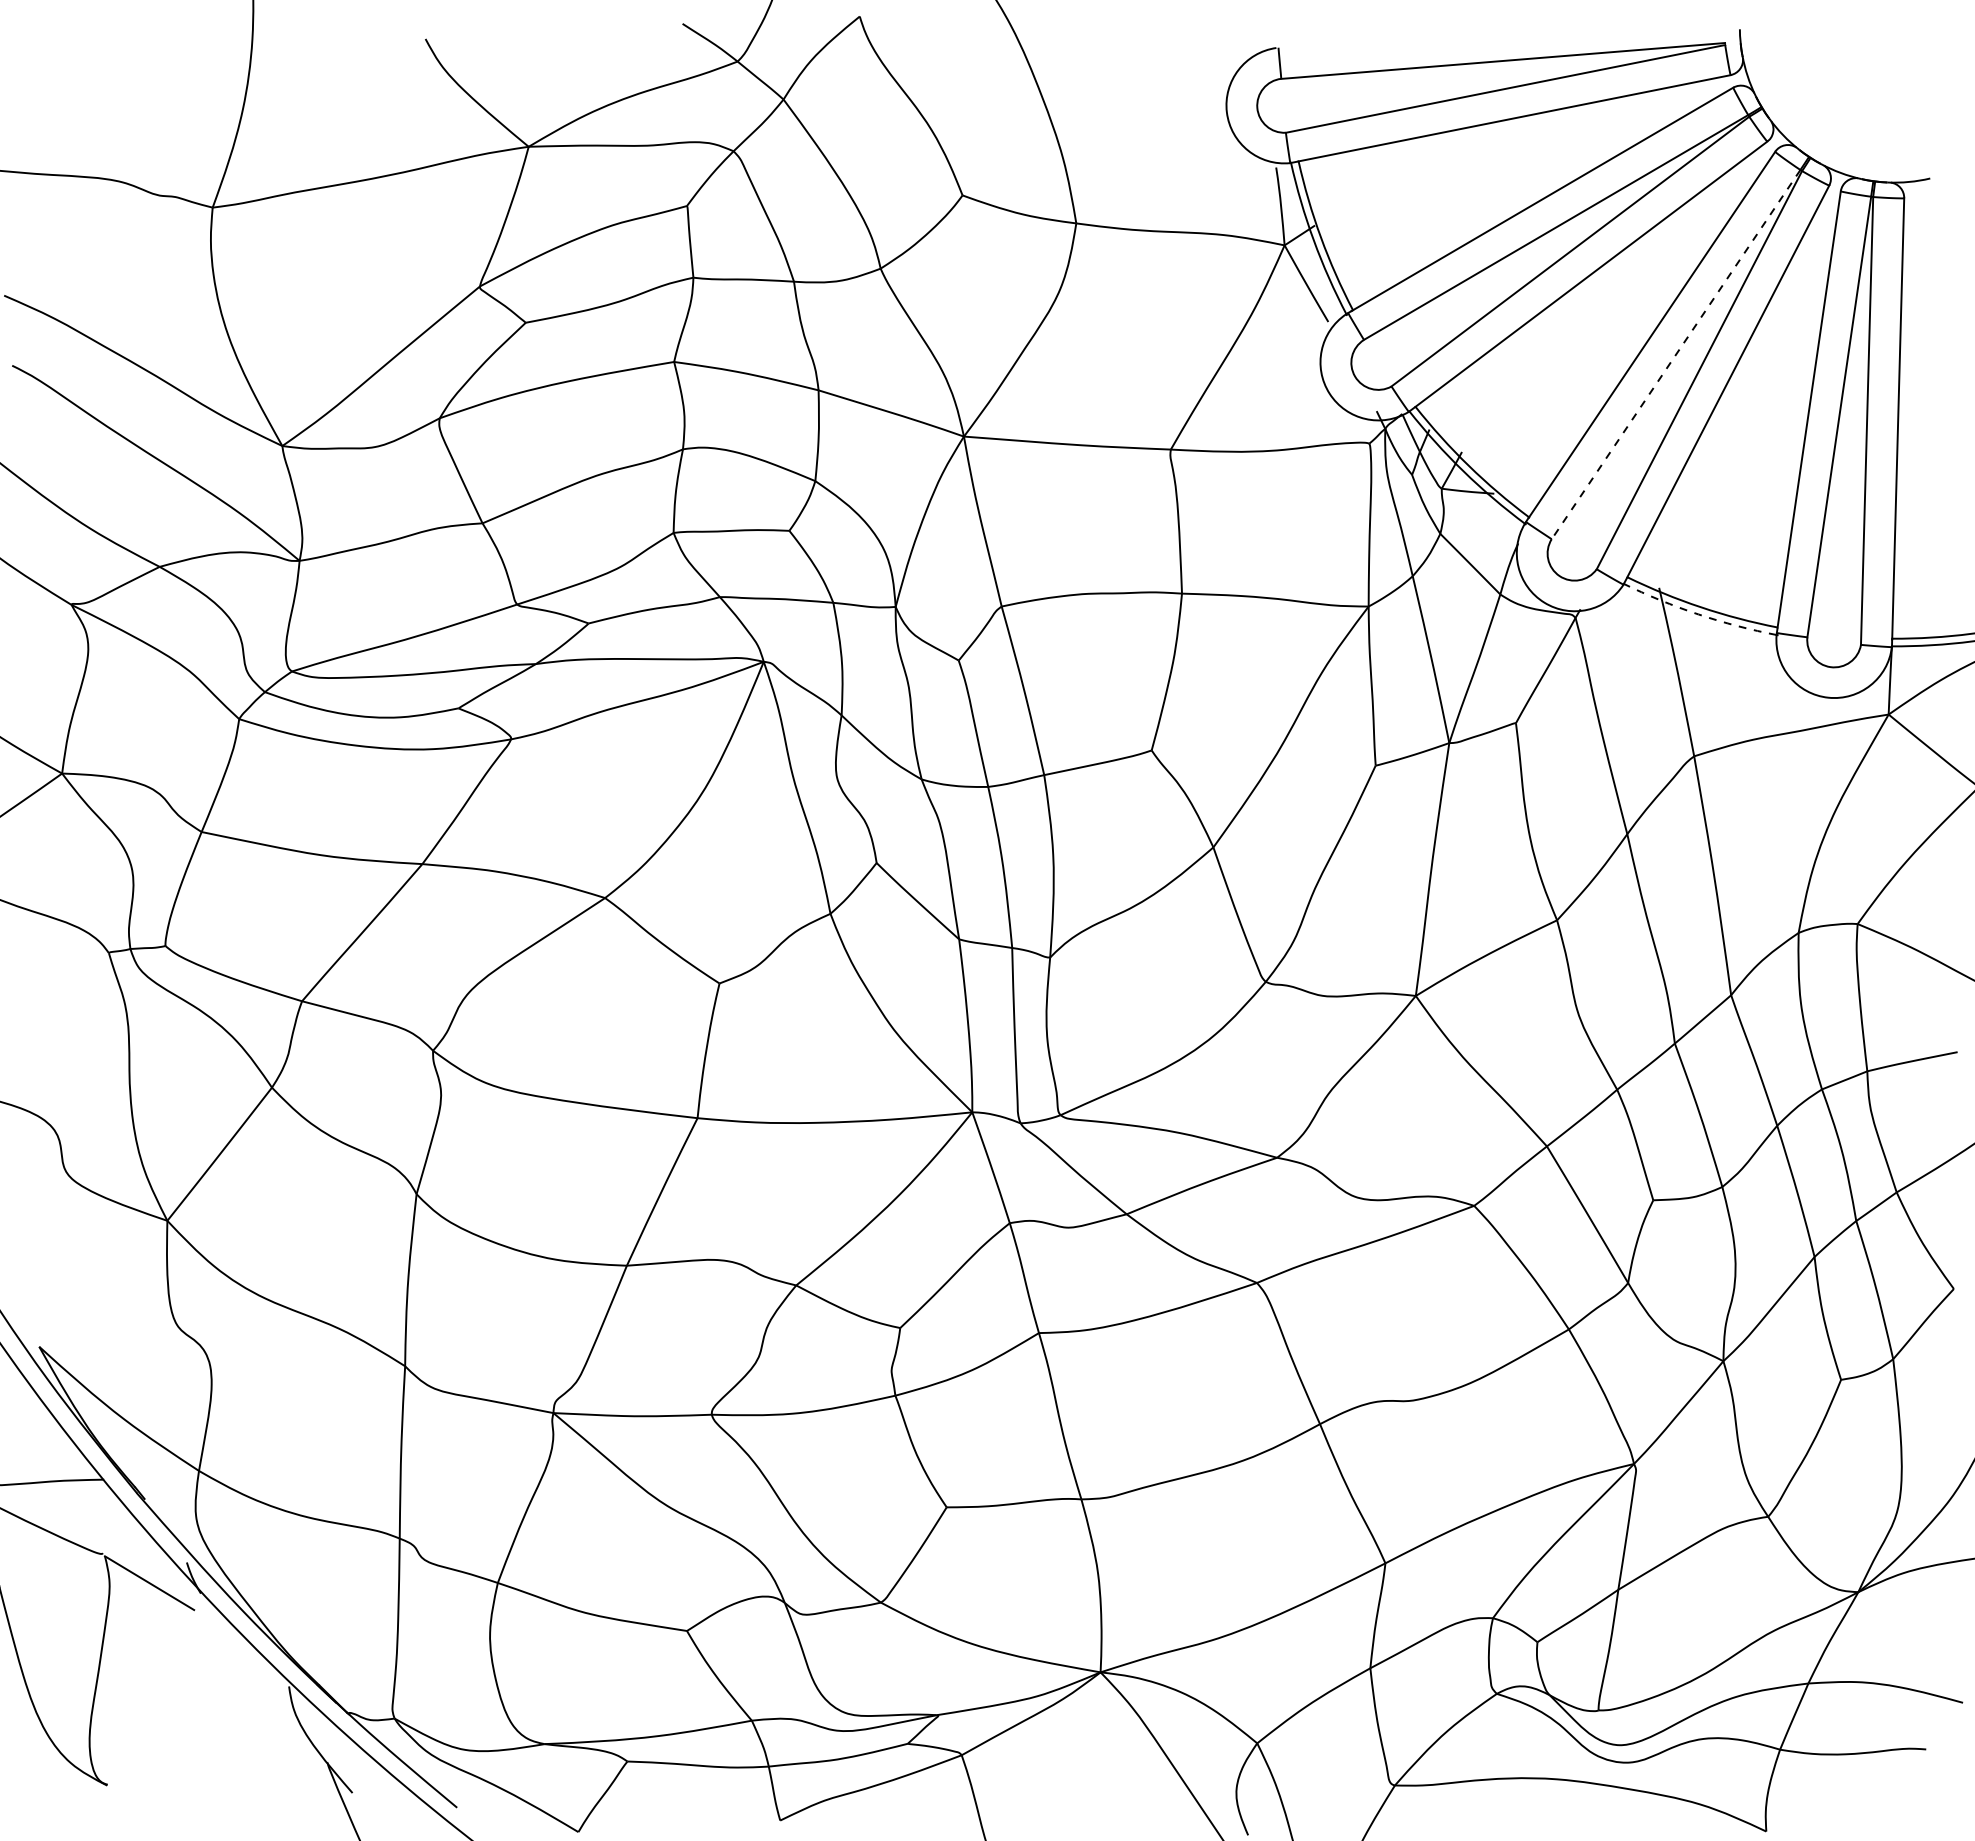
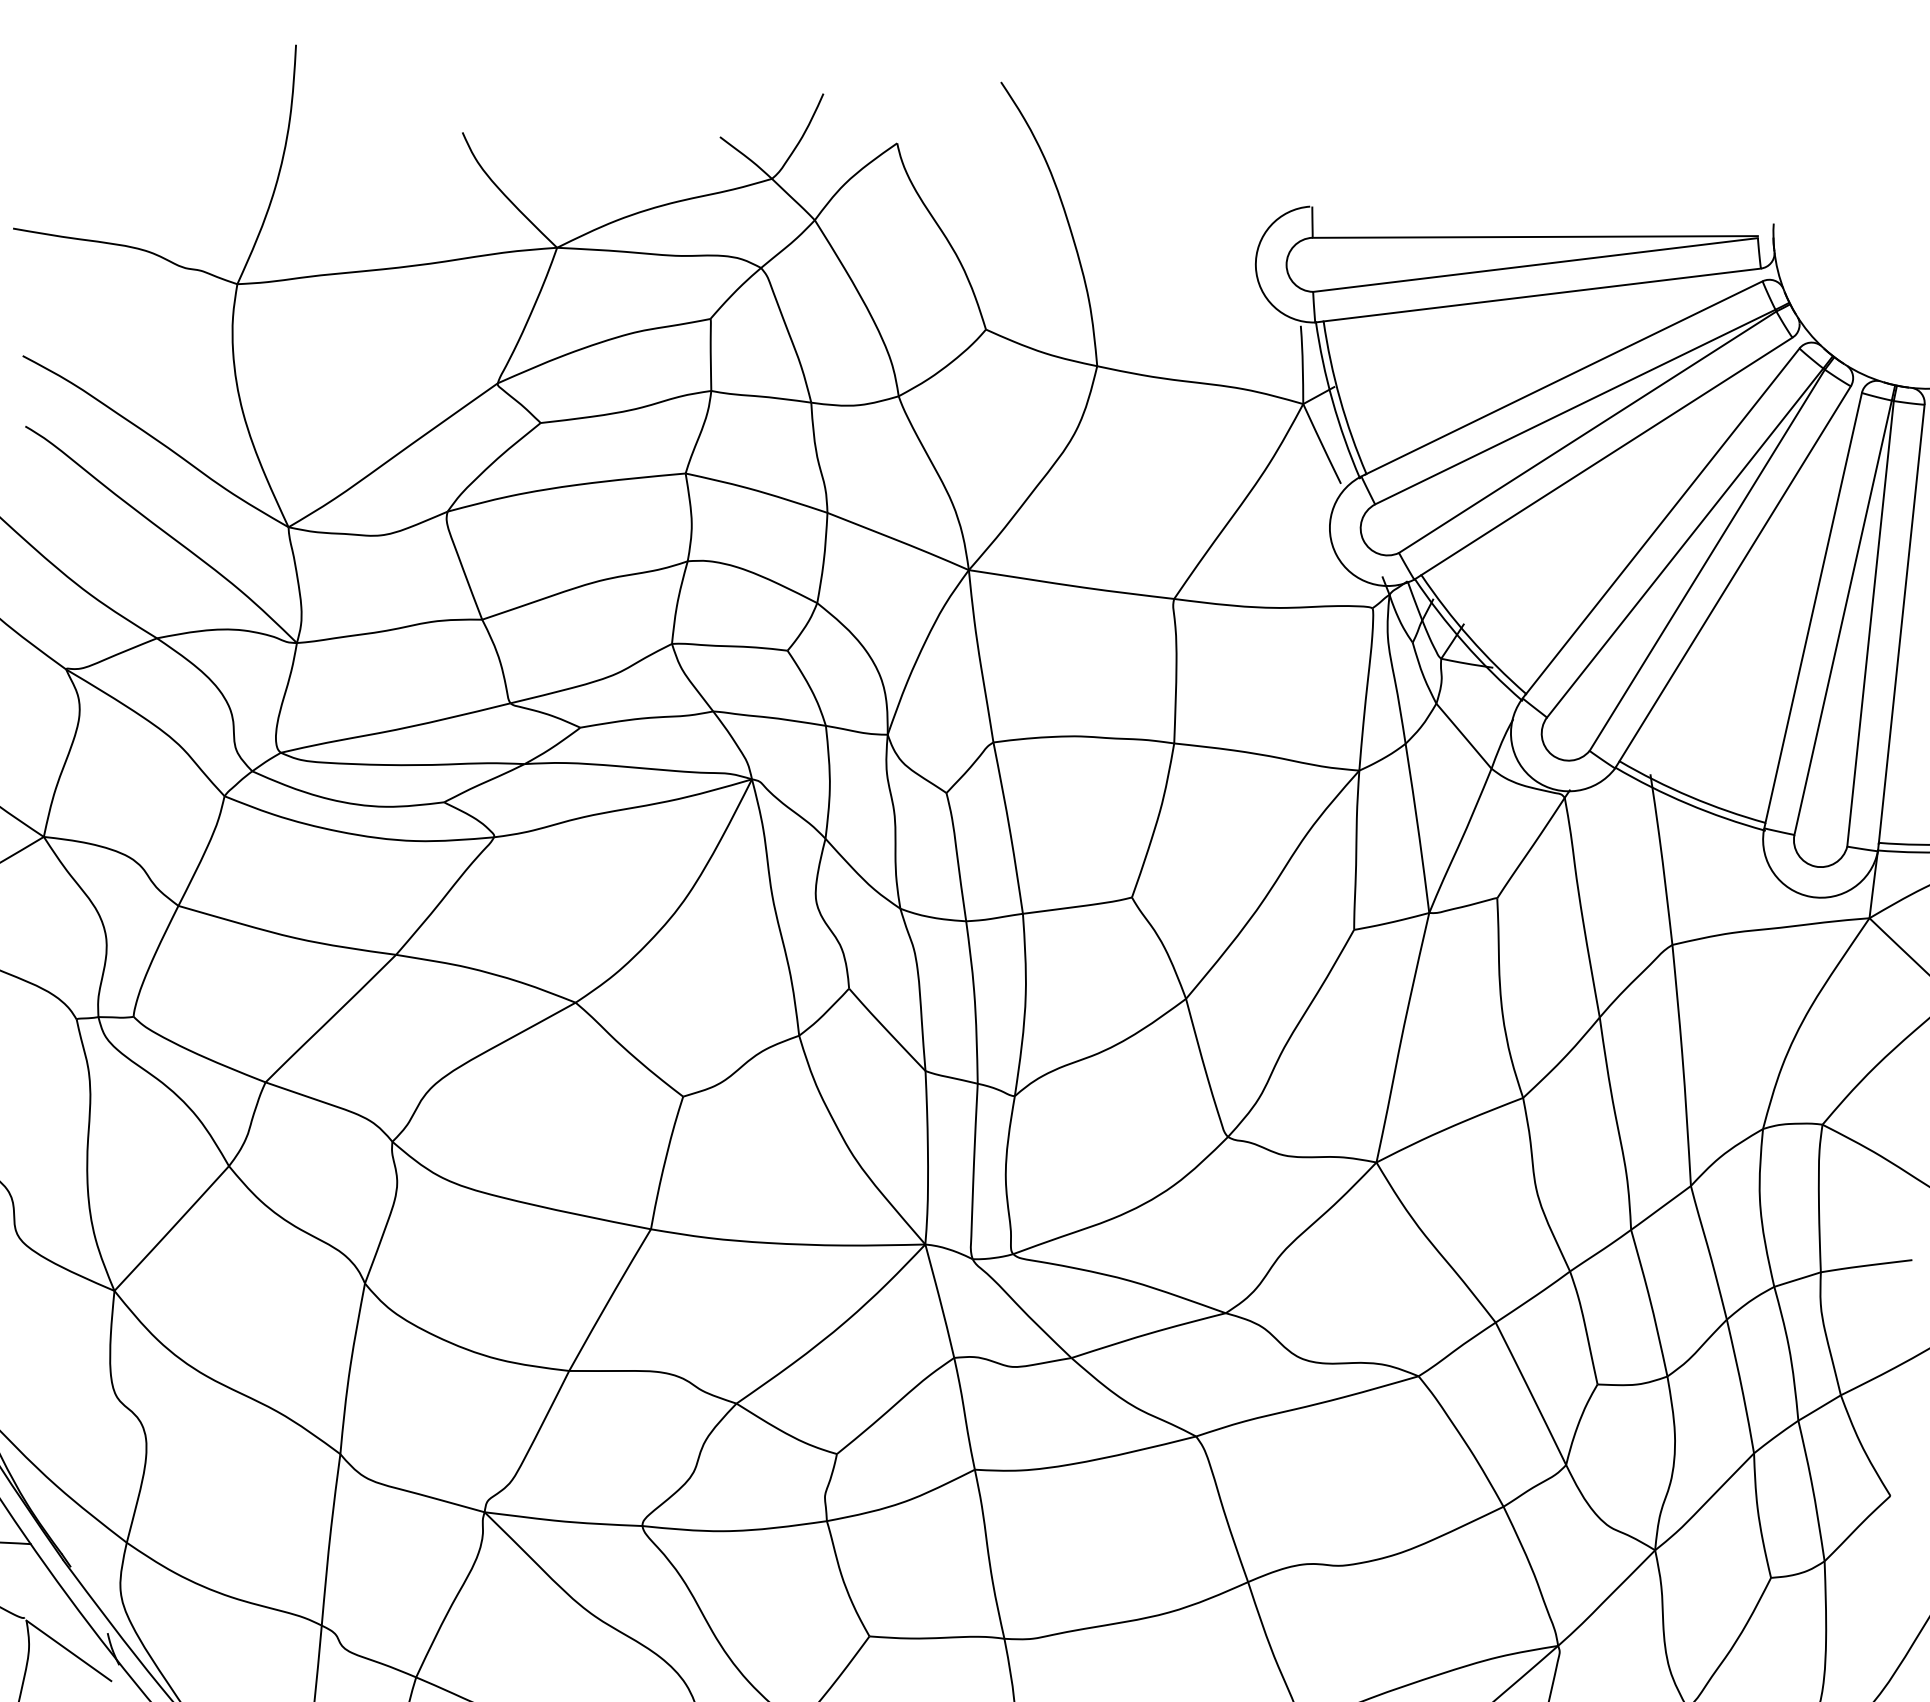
line: (1676, 354) -> (1685, 542), dashed -> solid
arc: (1698, 614) -> (1687, 803), dashed -> solid

